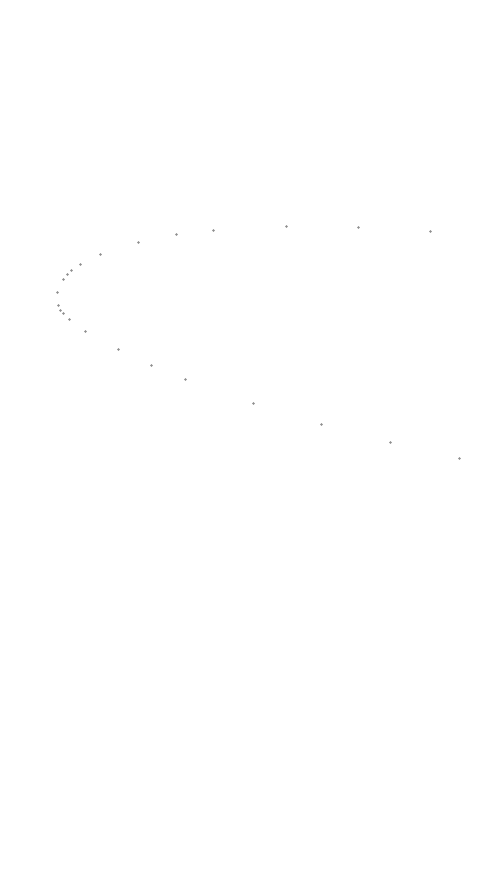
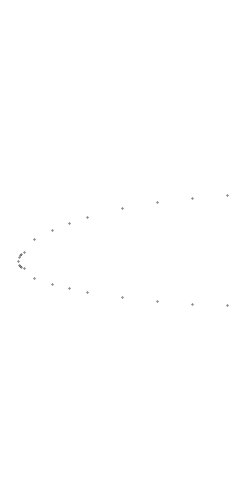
part: (65, 291) -> (20, 260), size x0.6

